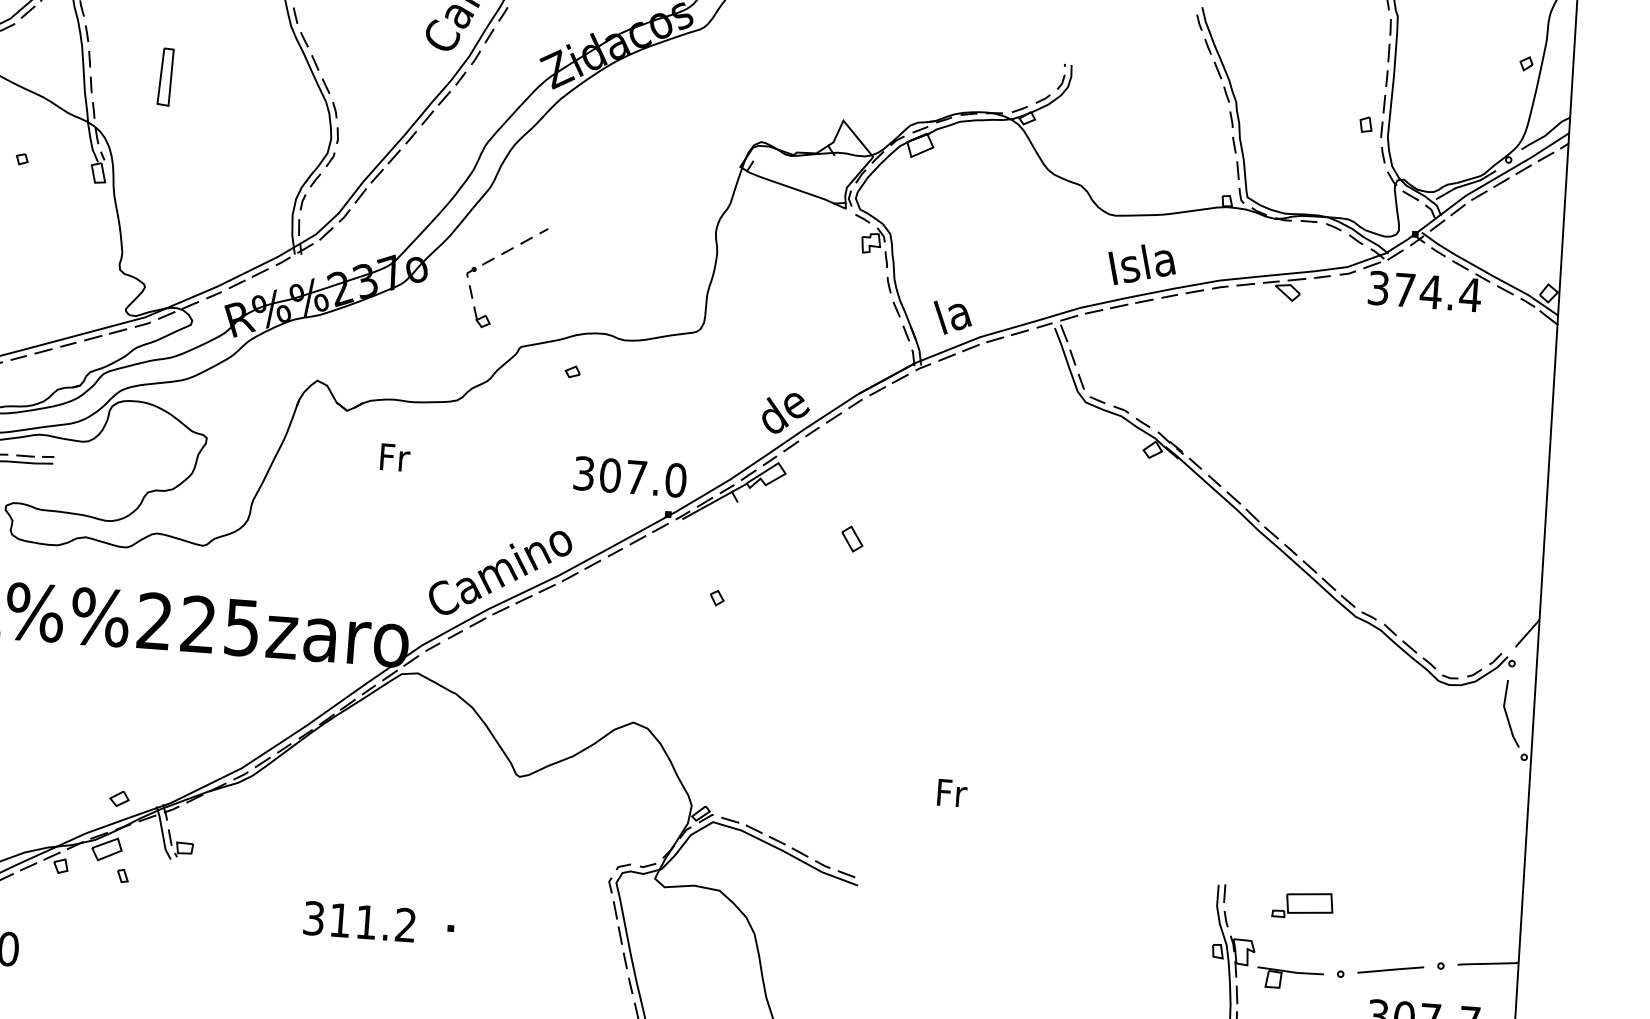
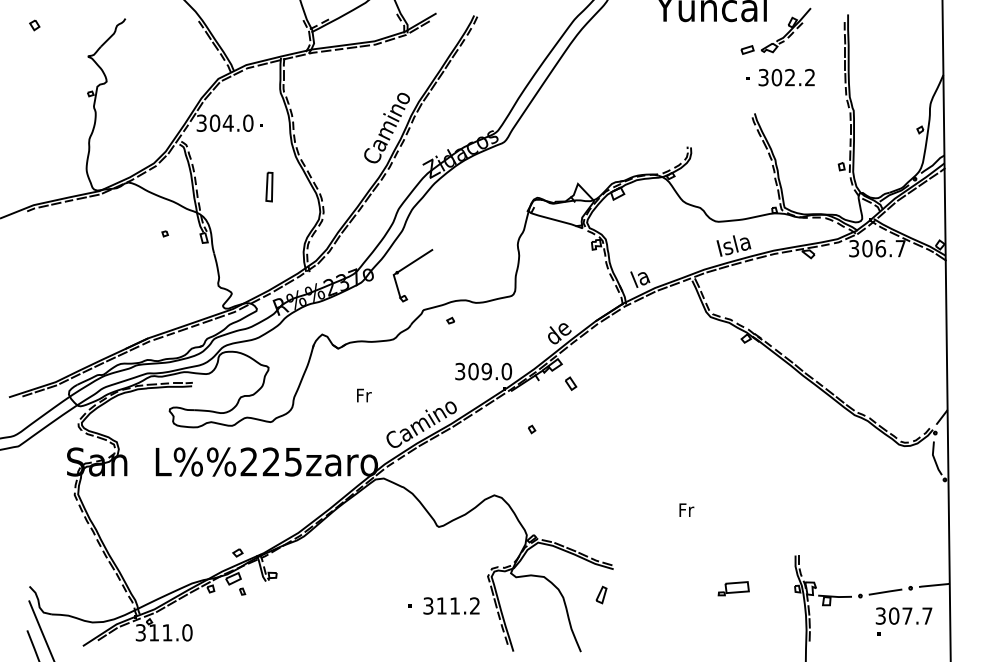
part: (165, 75) -> (269, 186), moved
line: (483, 263) -> (401, 269), dashed -> solid
text: (1438, 292) -> (884, 248), 374.4 -> 306.7
text: (395, 457) -> (364, 395), moved
text: (635, 477) -> (486, 371), 307.0 -> 309.0
part: (853, 538) -> (571, 383), moved
text: (951, 791) -> (686, 509), moved
part: (1302, 904) -> (733, 588), moved
text: (359, 920) -> (451, 605), moved
part: (830, 933) -> (601, 594), added

